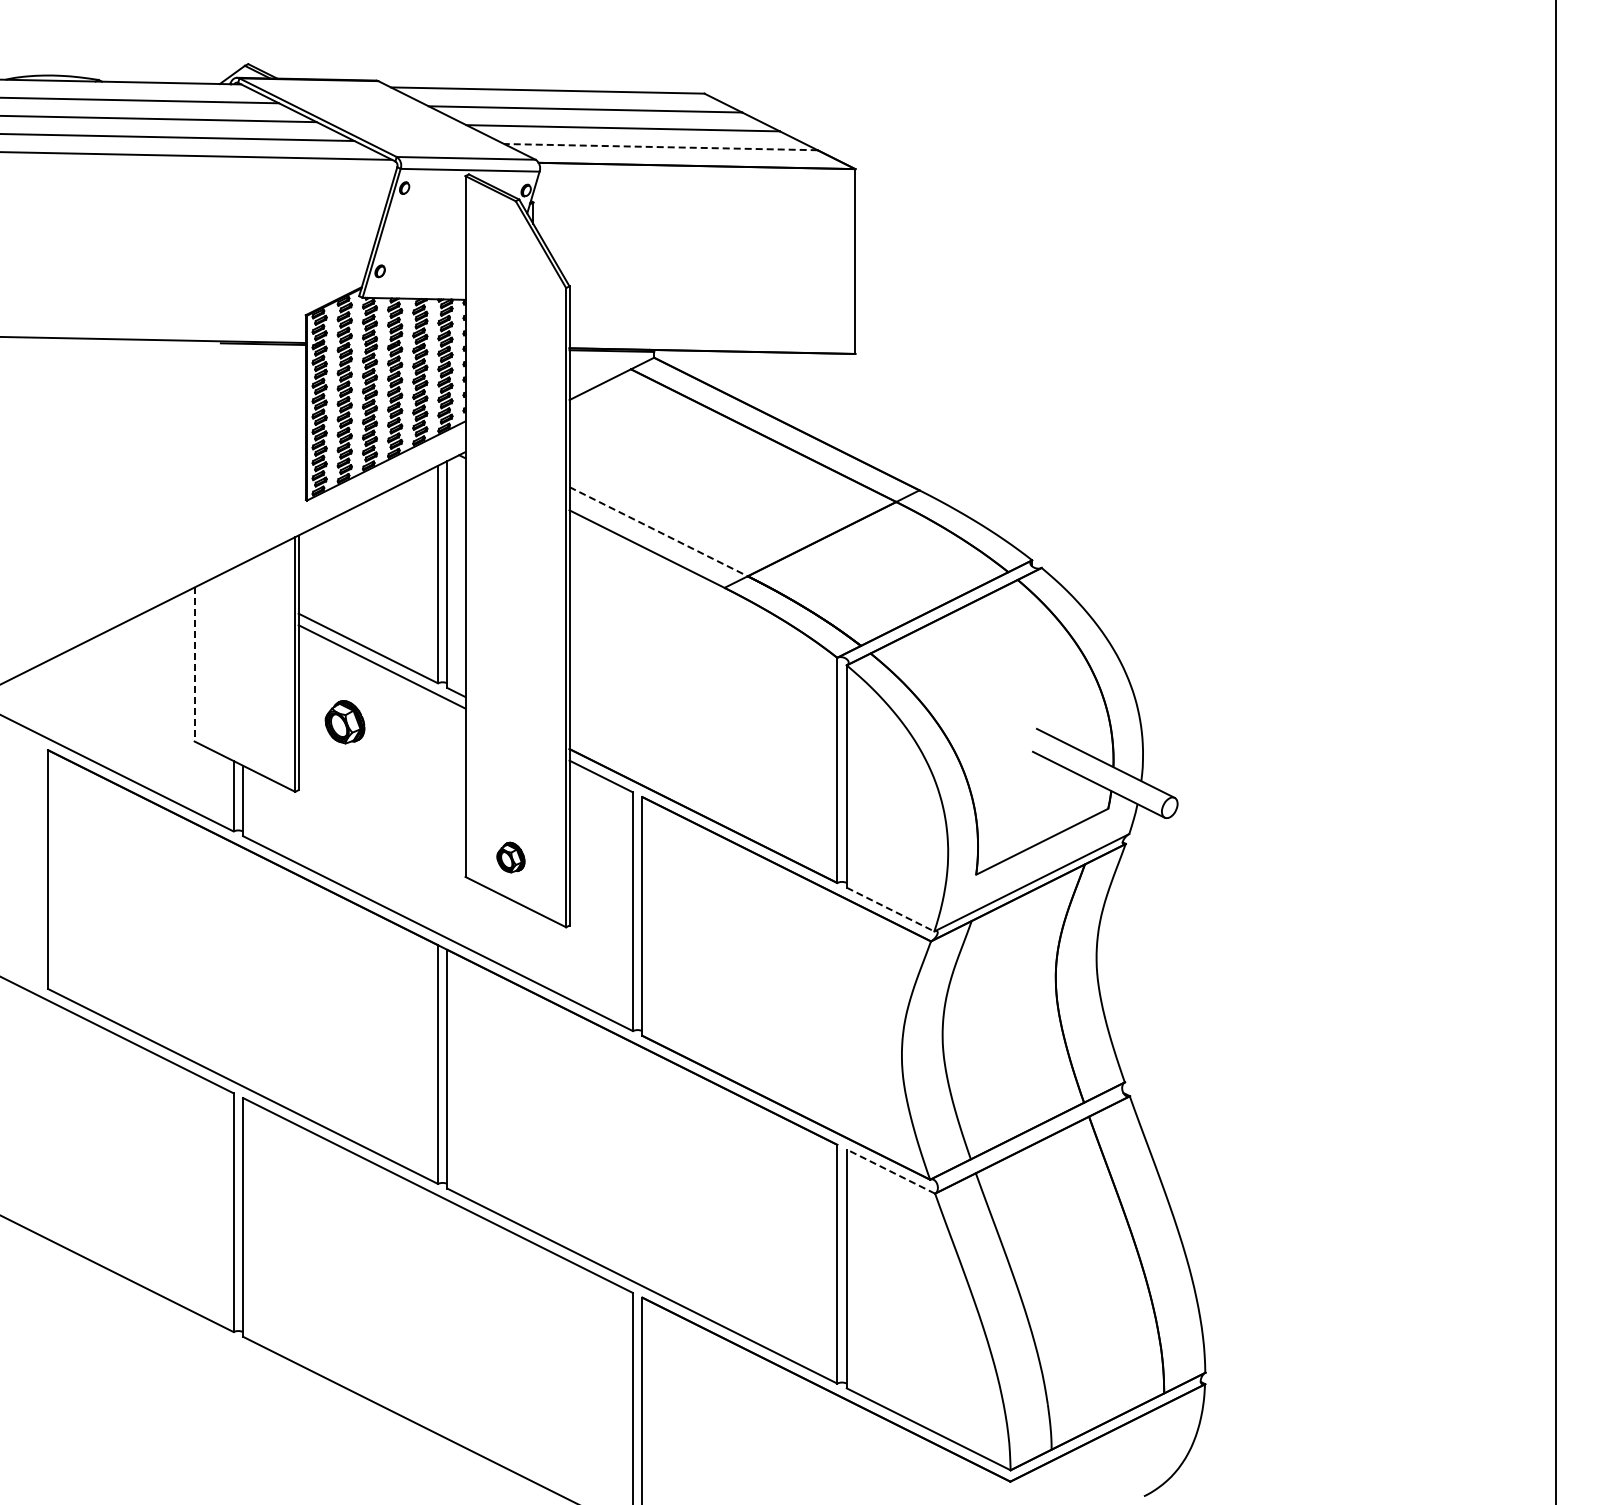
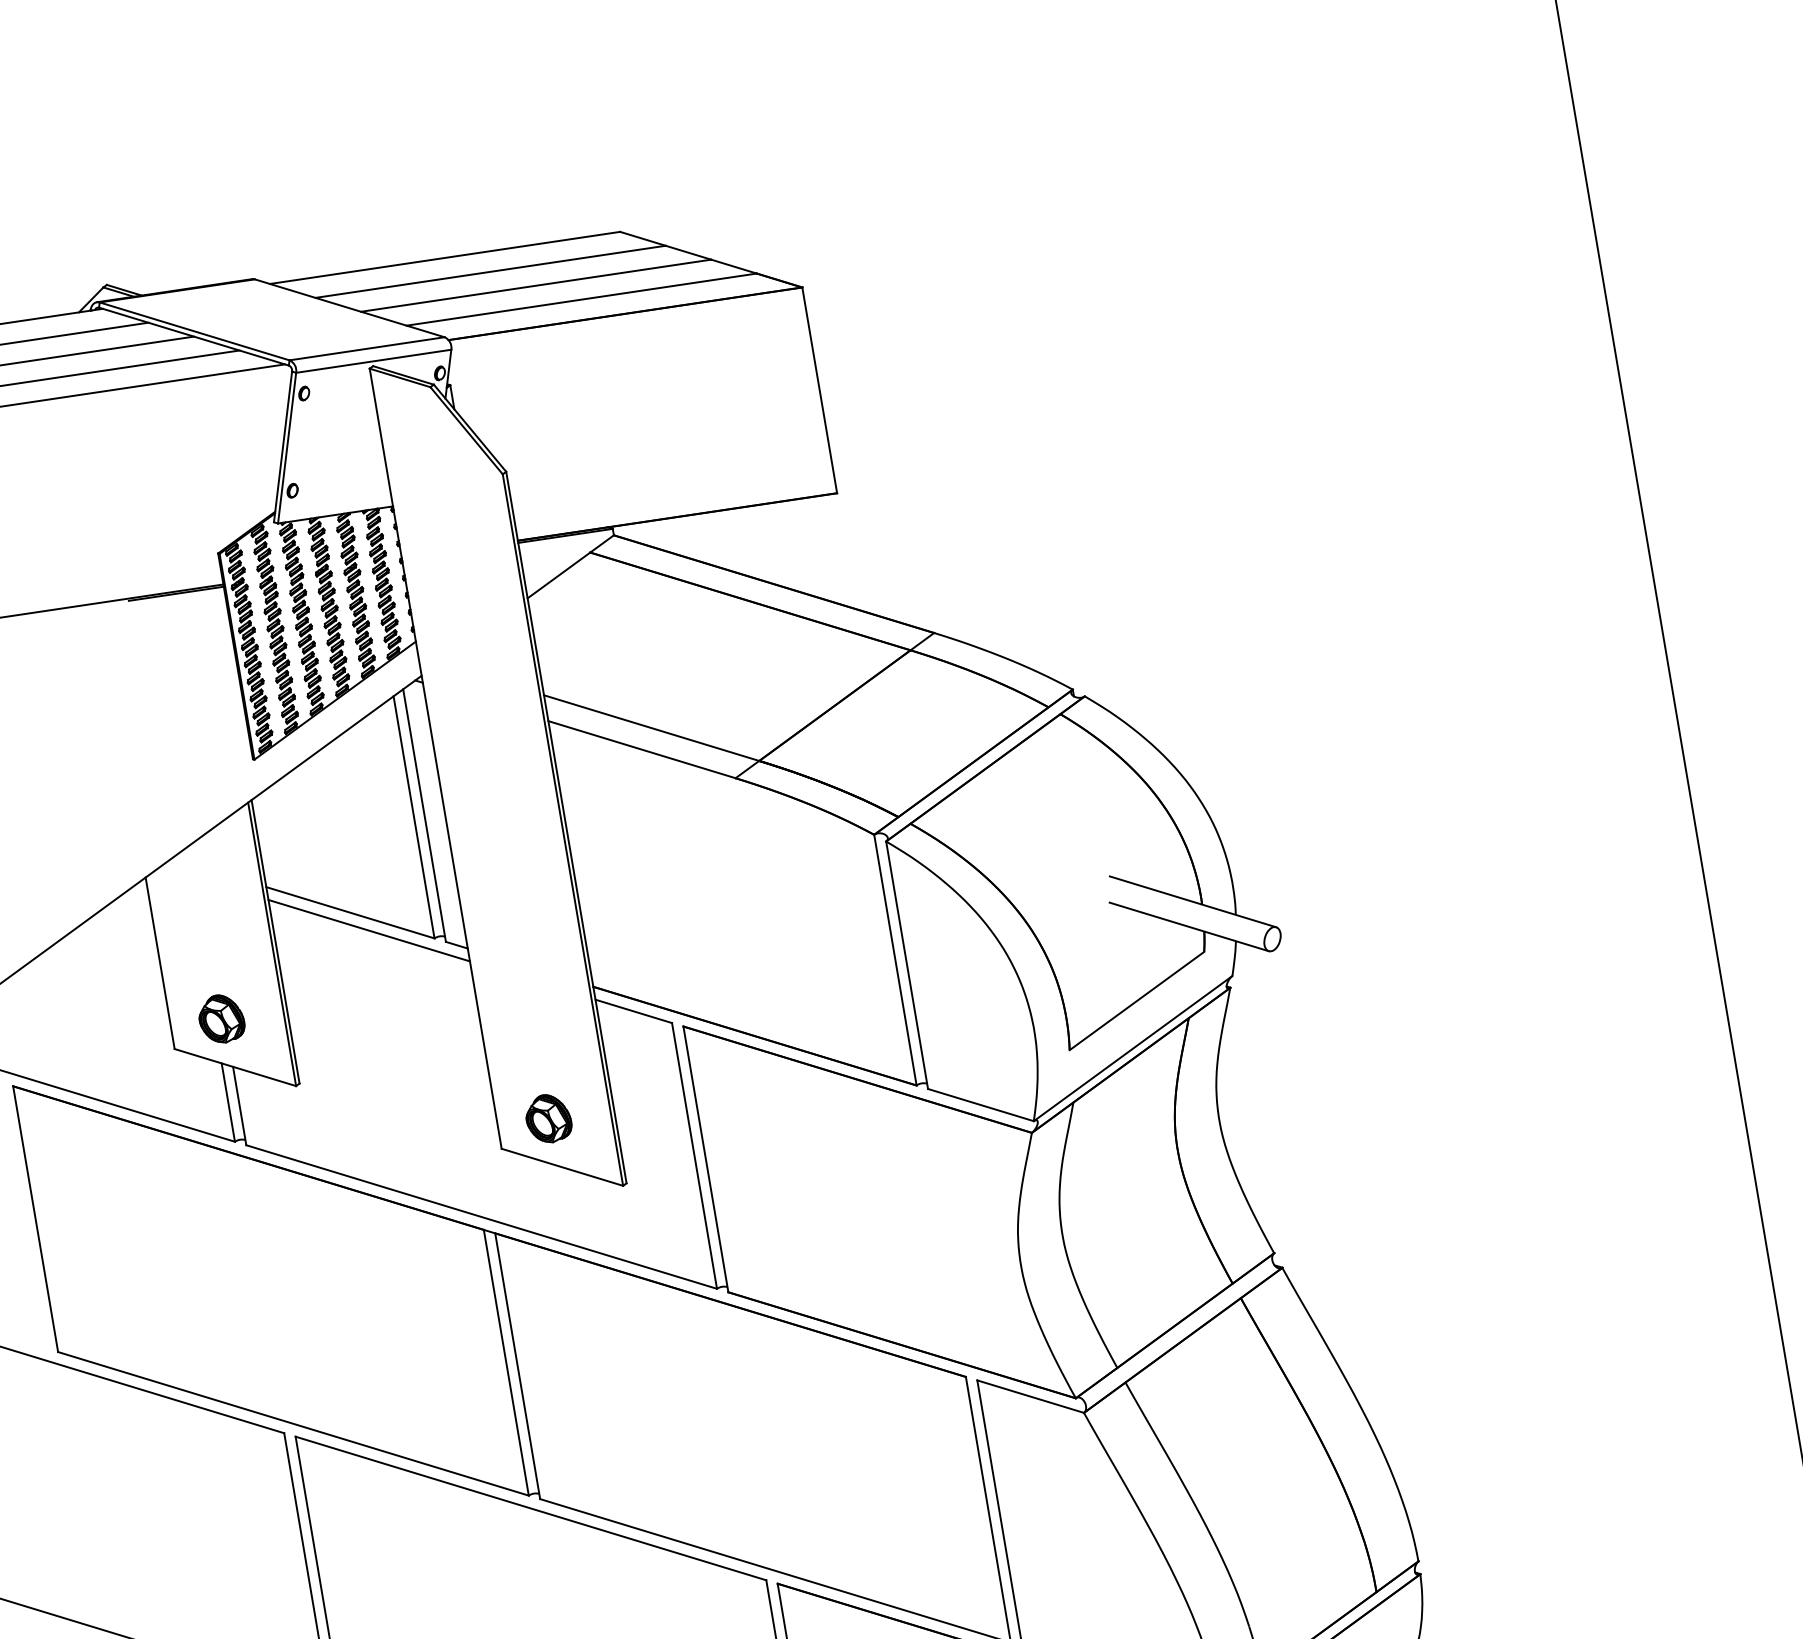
line: (660, 147) -> (581, 300), dashed -> solid
line: (658, 531) -> (651, 727), dashed -> solid
line: (194, 665) -> (160, 964), dashed -> solid
part: (344, 722) -> (220, 1019), moved
part: (510, 857) -> (548, 1118), size x1.43
line: (890, 909) -> (980, 1104), dashed -> solid
line: (890, 1171) -> (1030, 1396), dashed -> solid

